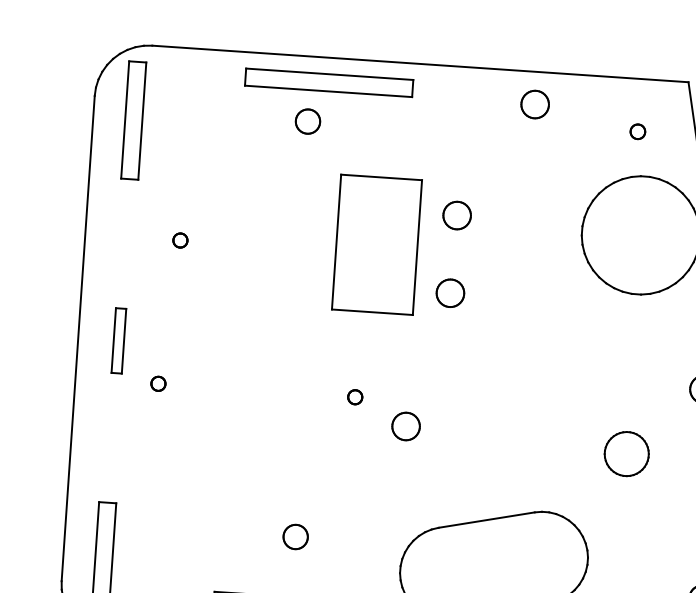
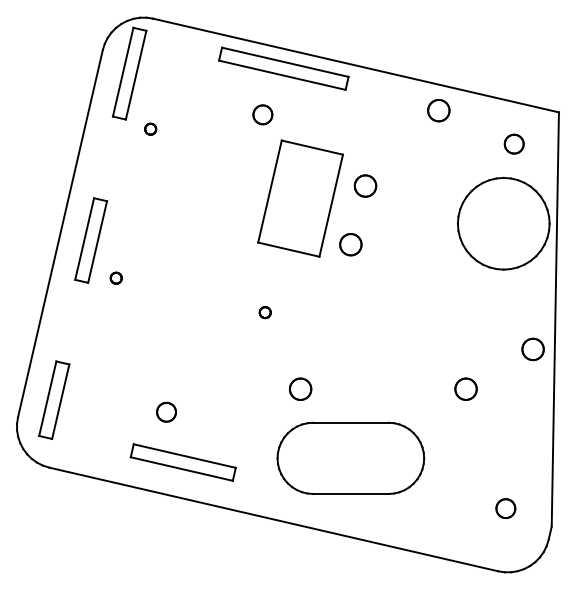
part: (307, 121) -> (262, 114), moved
part: (636, 131) -> (513, 143), size x1.67
part: (180, 239) -> (150, 128), moved
part: (119, 340) -> (91, 240), size x1.67
part: (405, 425) -> (300, 388), moved
part: (625, 453) -> (465, 388), size x0.62
part: (295, 536) -> (166, 411), moved

